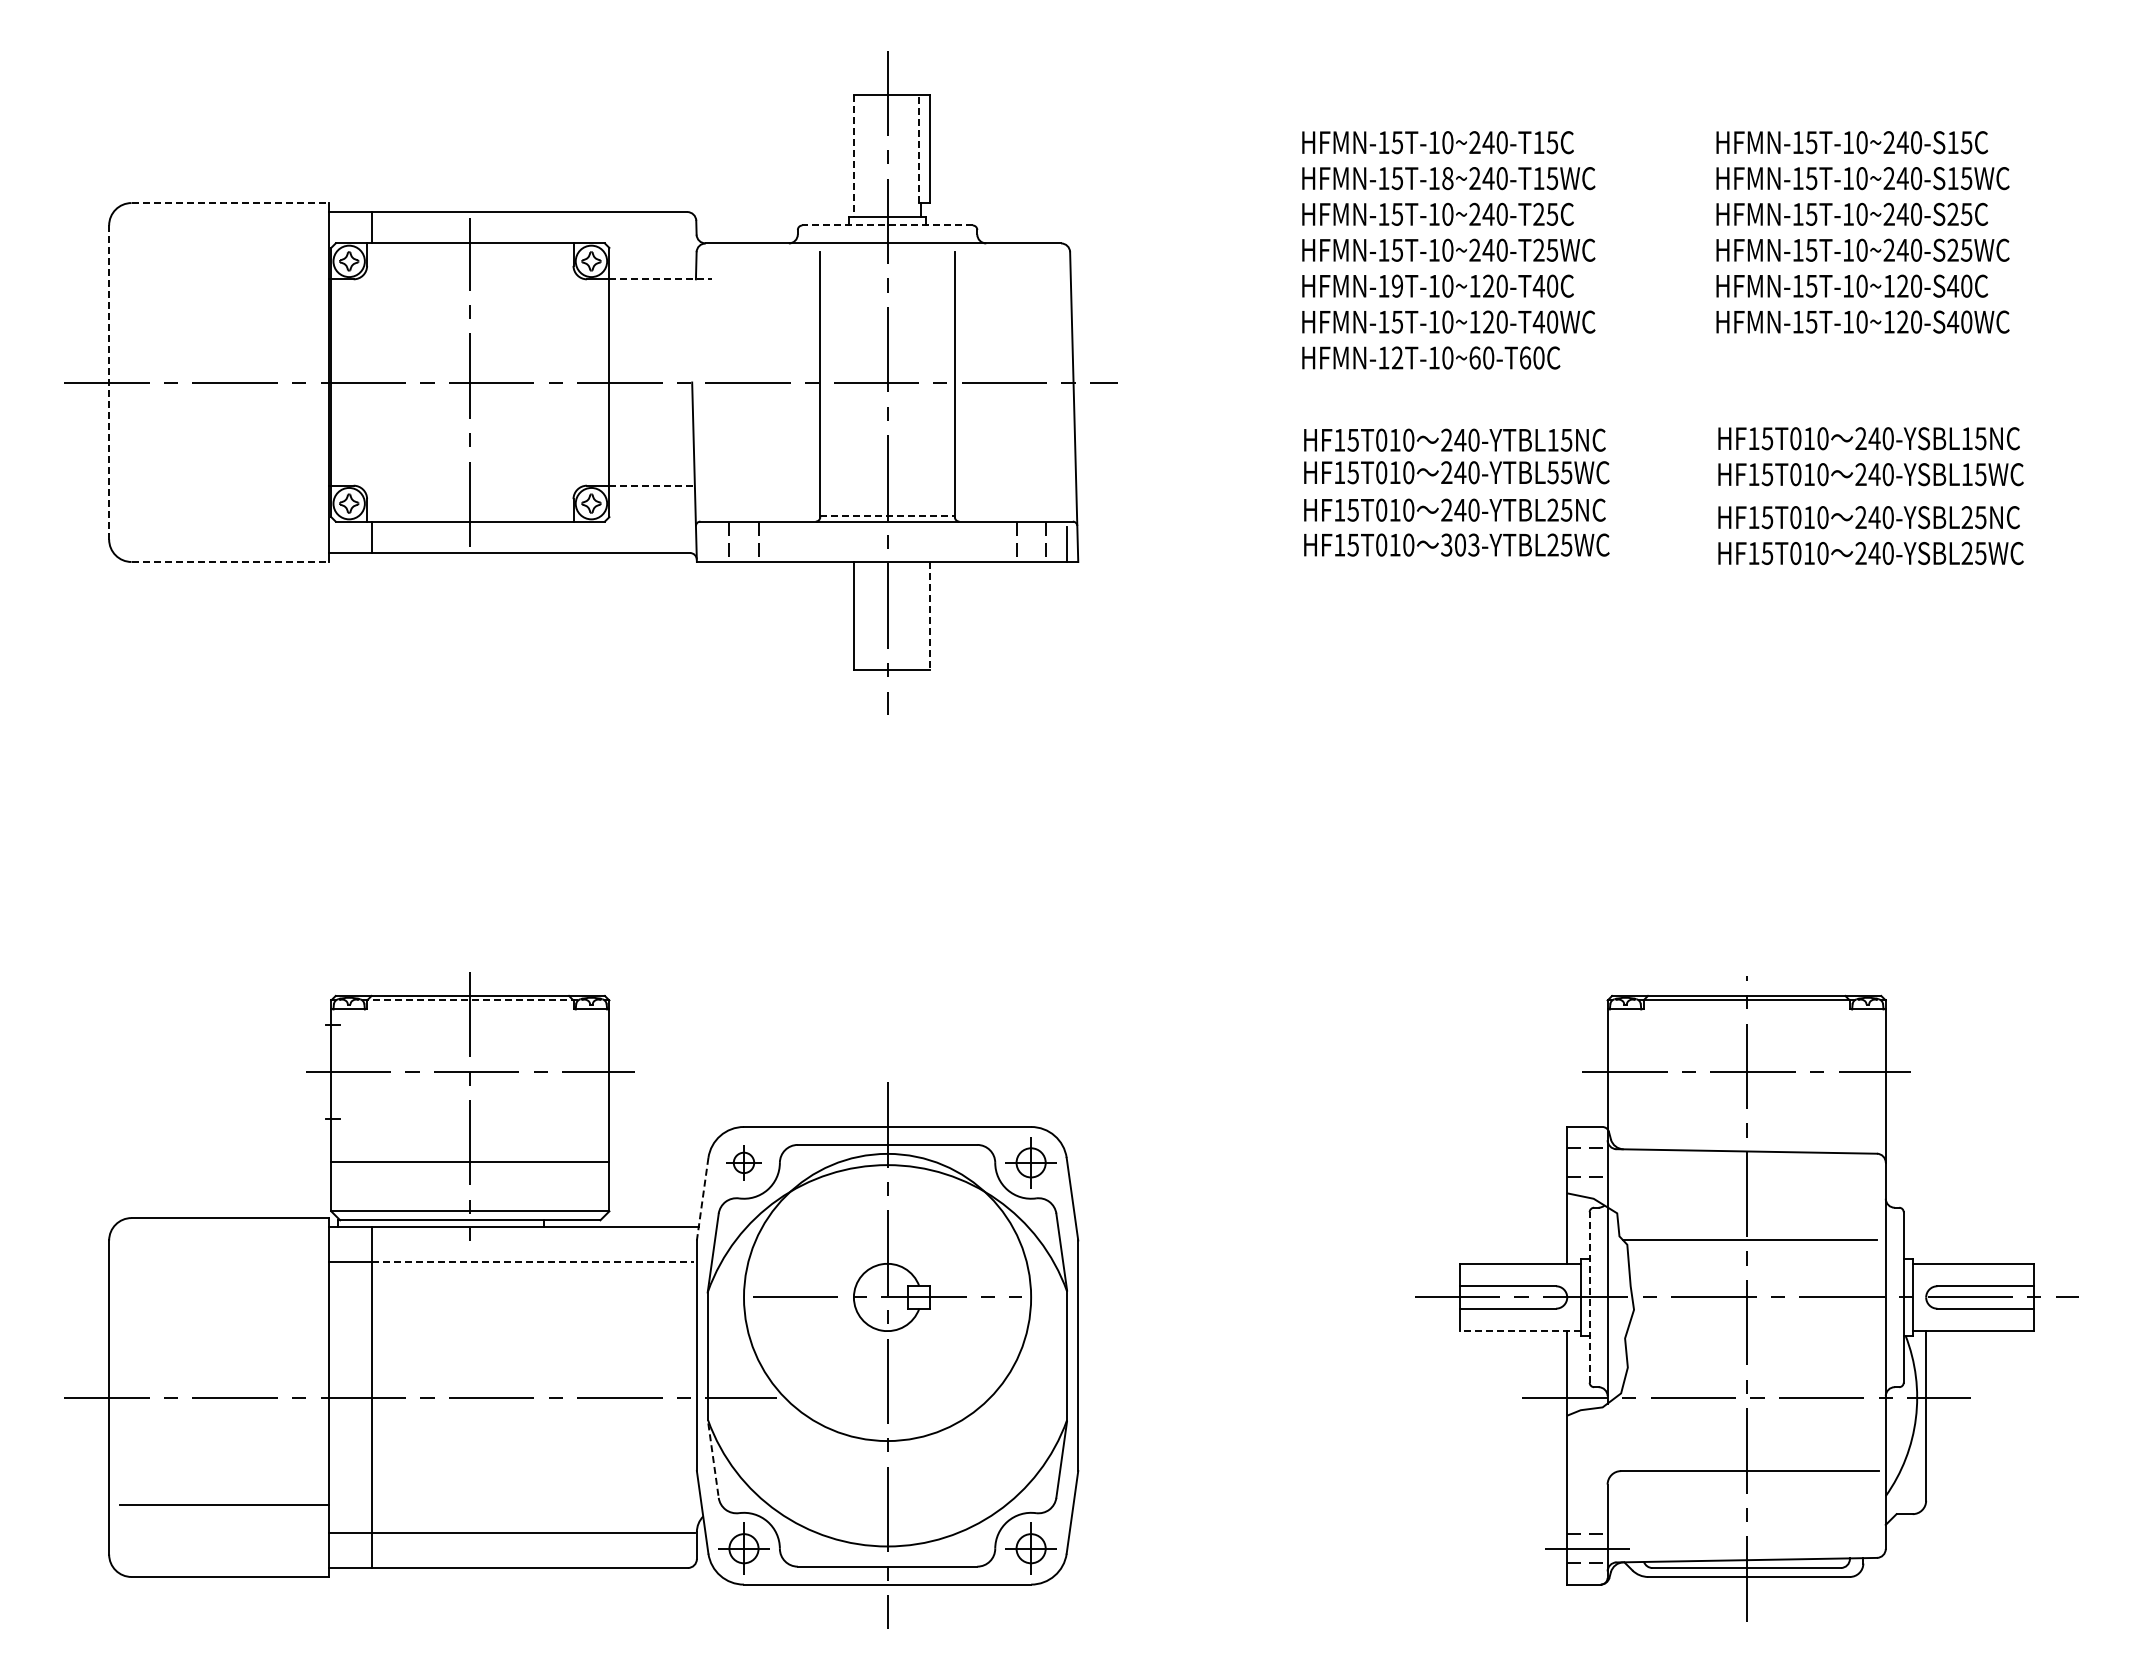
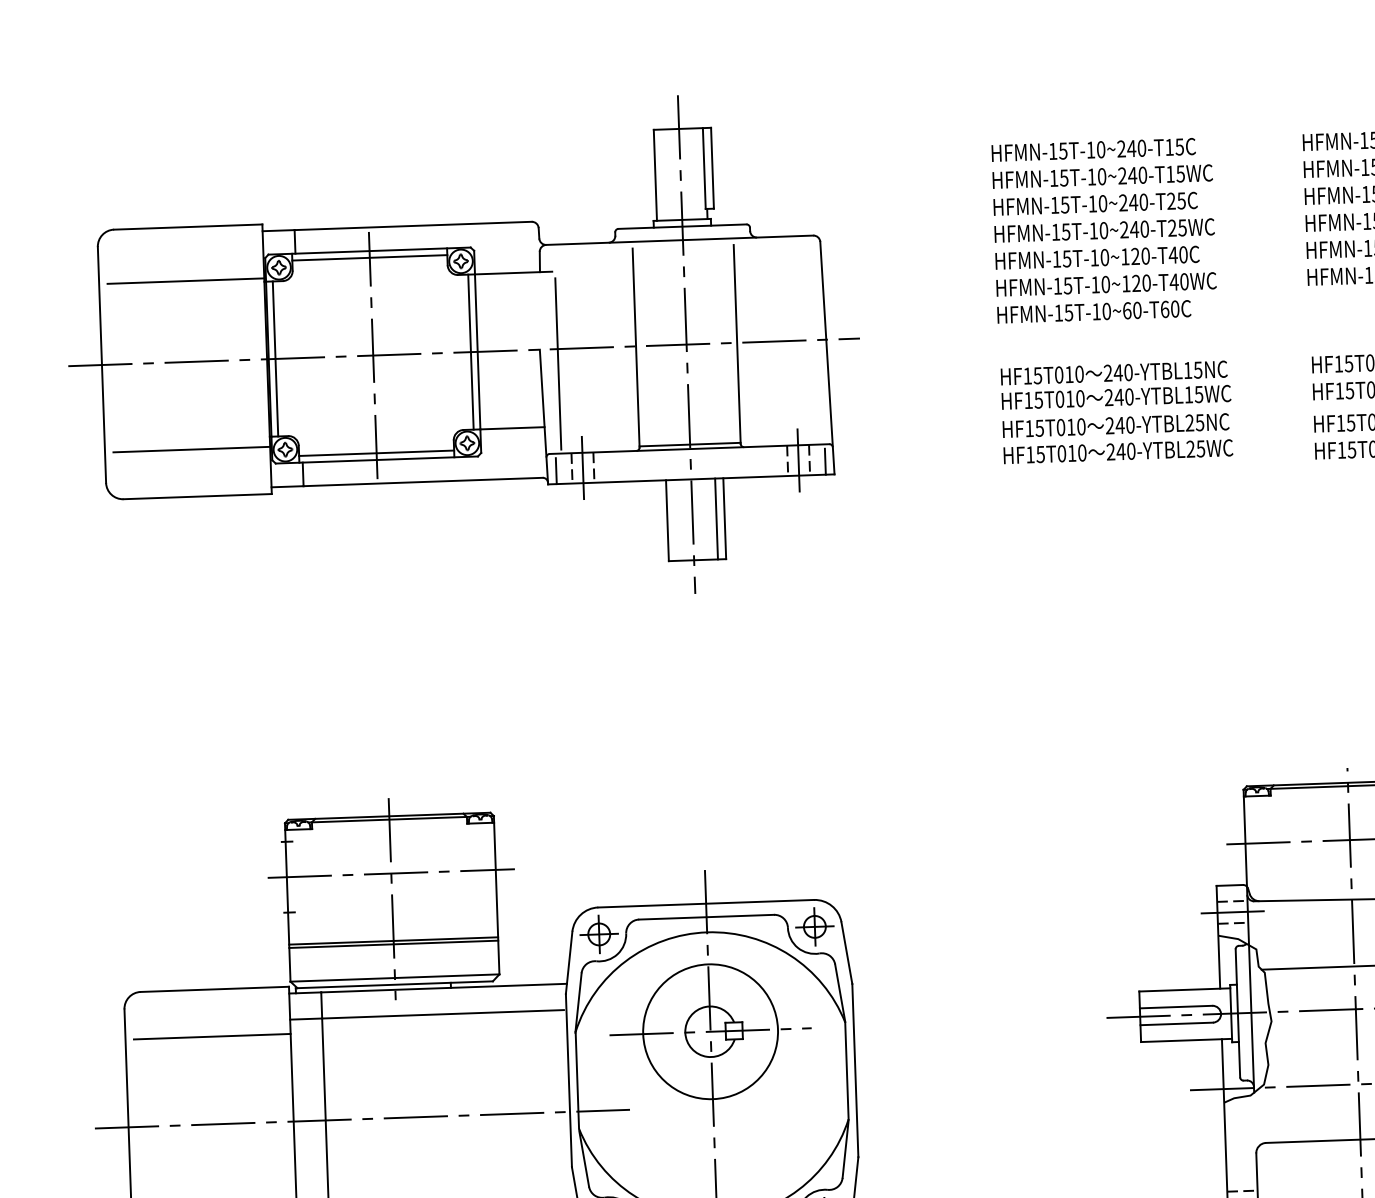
line: (919, 149) -> (704, 168), dashed -> solid
line: (853, 155) -> (655, 174), dashed -> solid
text: (1447, 178) -> (1101, 176), HFMN-15T-18~240-T15WC -> HFMN-15T-10~240-T15WC
line: (230, 203) -> (188, 227), dashed -> solid
line: (887, 225) -> (682, 226), dashed -> solid
line: (470, 252) -> (369, 257), added
line: (224, 274) -> (185, 280), added
line: (661, 279) -> (514, 273), dashed -> solid
text: (1396, 285) -> (1066, 258), HFMN-19T-10~120-T40C -> HFMN-15T-10~120-T40C
text: (1397, 357) -> (1068, 312), HFMN-12T-10~60-T60C -> HFMN-15T-10~60-T60C
line: (109, 382) -> (102, 364), dashed -> solid
line: (340, 382) -> (275, 358), added
line: (600, 382) -> (471, 352), added
line: (716, 402) -> (558, 364), added
text: (1552, 472) -> (1188, 394), 240-YTBL55WC -> 240-YTBL15WC
line: (652, 485) -> (512, 428), dashed -> solid
line: (224, 499) -> (191, 449), added
line: (470, 512) -> (376, 453), added
line: (888, 515) -> (690, 444), dashed -> solid
line: (744, 541) -> (583, 467), added
line: (1031, 541) -> (798, 460), added
line: (708, 544) -> (556, 470), added
text: (1460, 544) -> (1121, 451), 303-YTBL25WC -> 240-YTBL25WC
line: (230, 561) -> (197, 496), dashed -> solid
line: (919, 615) -> (716, 518), added
line: (930, 615) -> (724, 518), dashed -> solid
line: (470, 1000) -> (389, 819), dashed -> solid
part: (743, 1162) -> (598, 934), size x1.43
line: (1587, 1162) -> (1232, 912), added
line: (470, 1166) -> (393, 944), added
line: (702, 1199) -> (569, 963), dashed -> solid
line: (532, 1261) -> (442, 1014), dashed -> solid
line: (224, 1280) -> (212, 1036), added
line: (1589, 1296) -> (1237, 1012), dashed -> solid
circle: (887, 1297) -> (710, 1031), size x0.62
line: (1520, 1331) -> (1186, 1040), dashed -> solid
line: (713, 1460) -> (584, 1158), dashed -> solid

